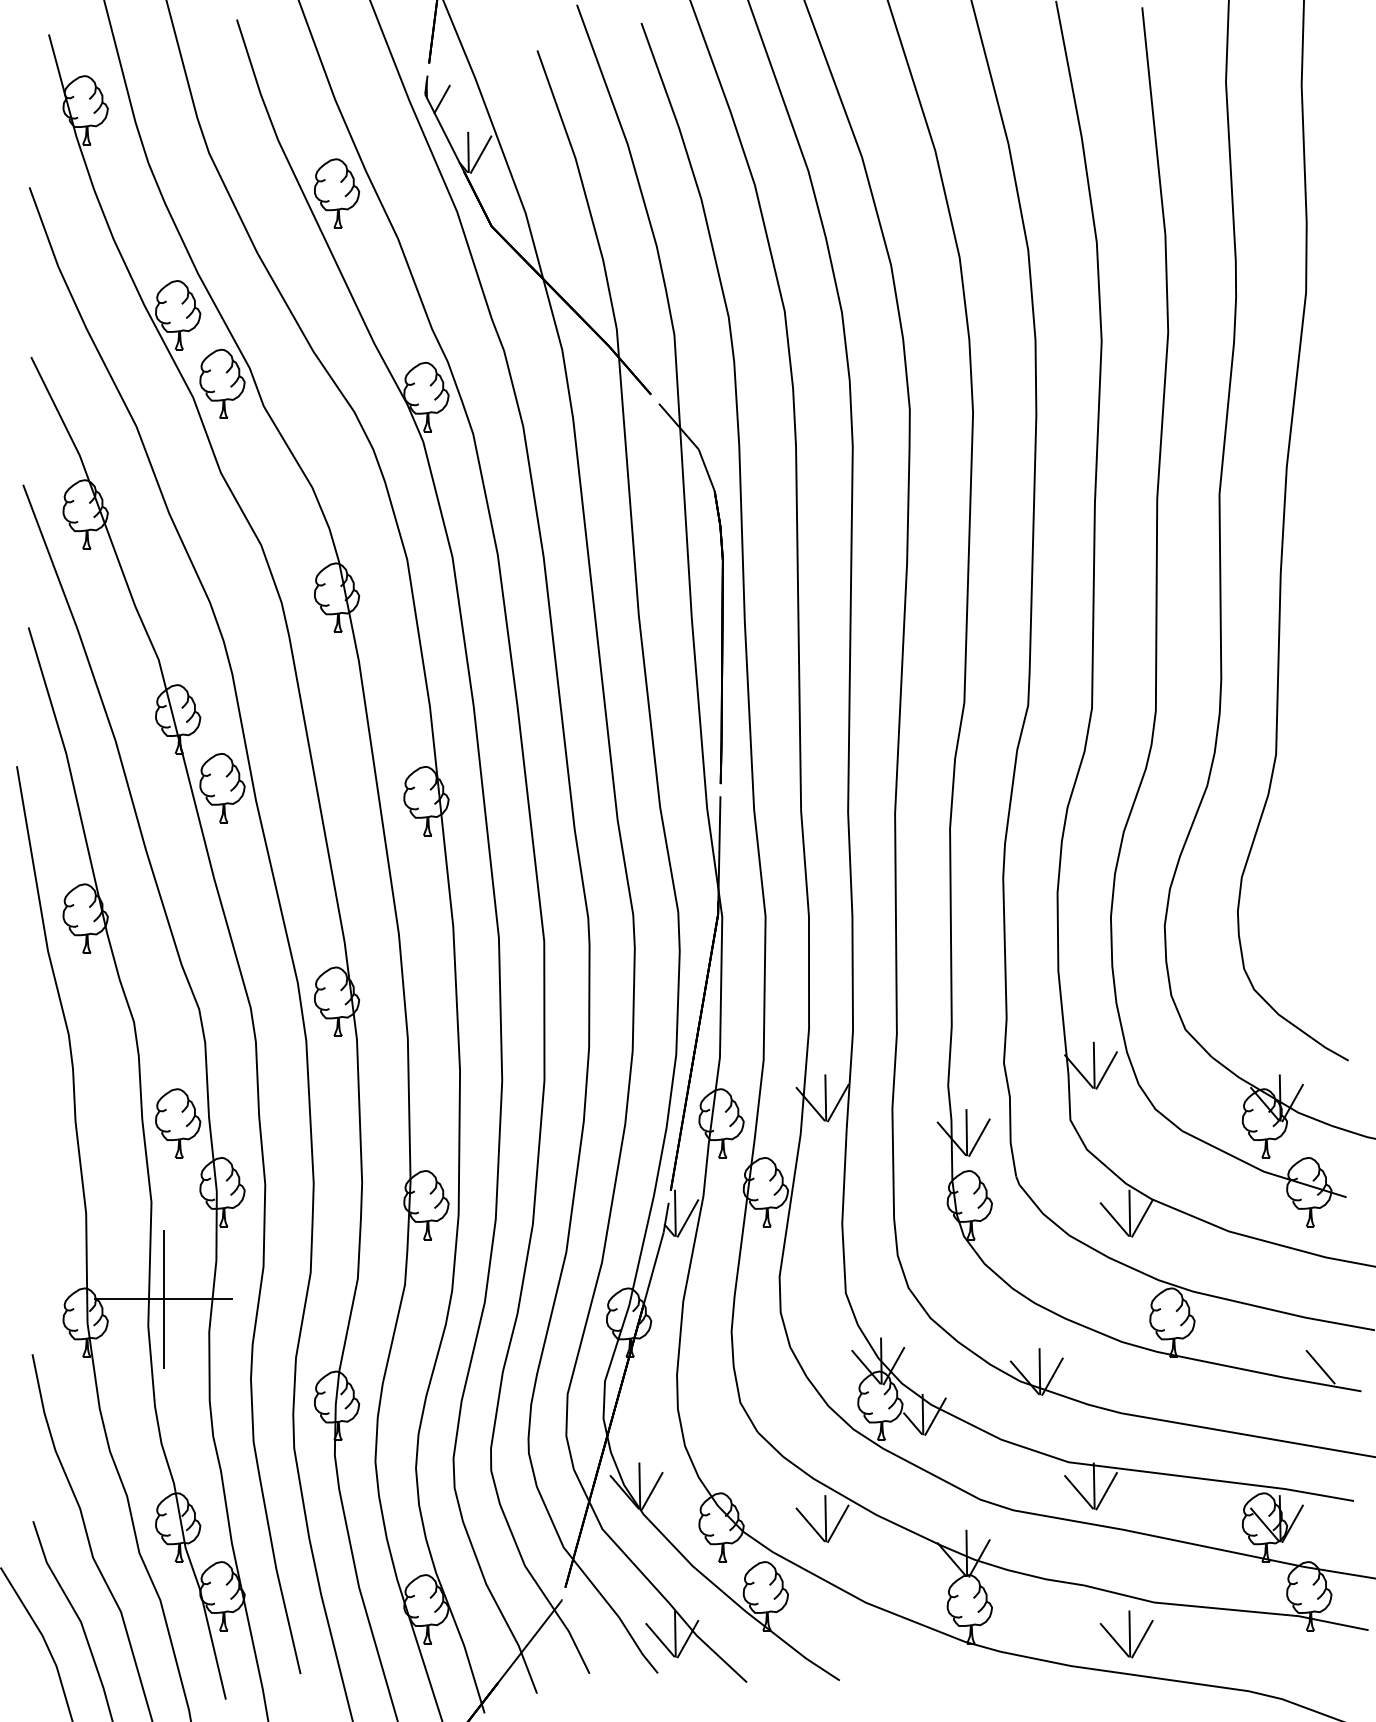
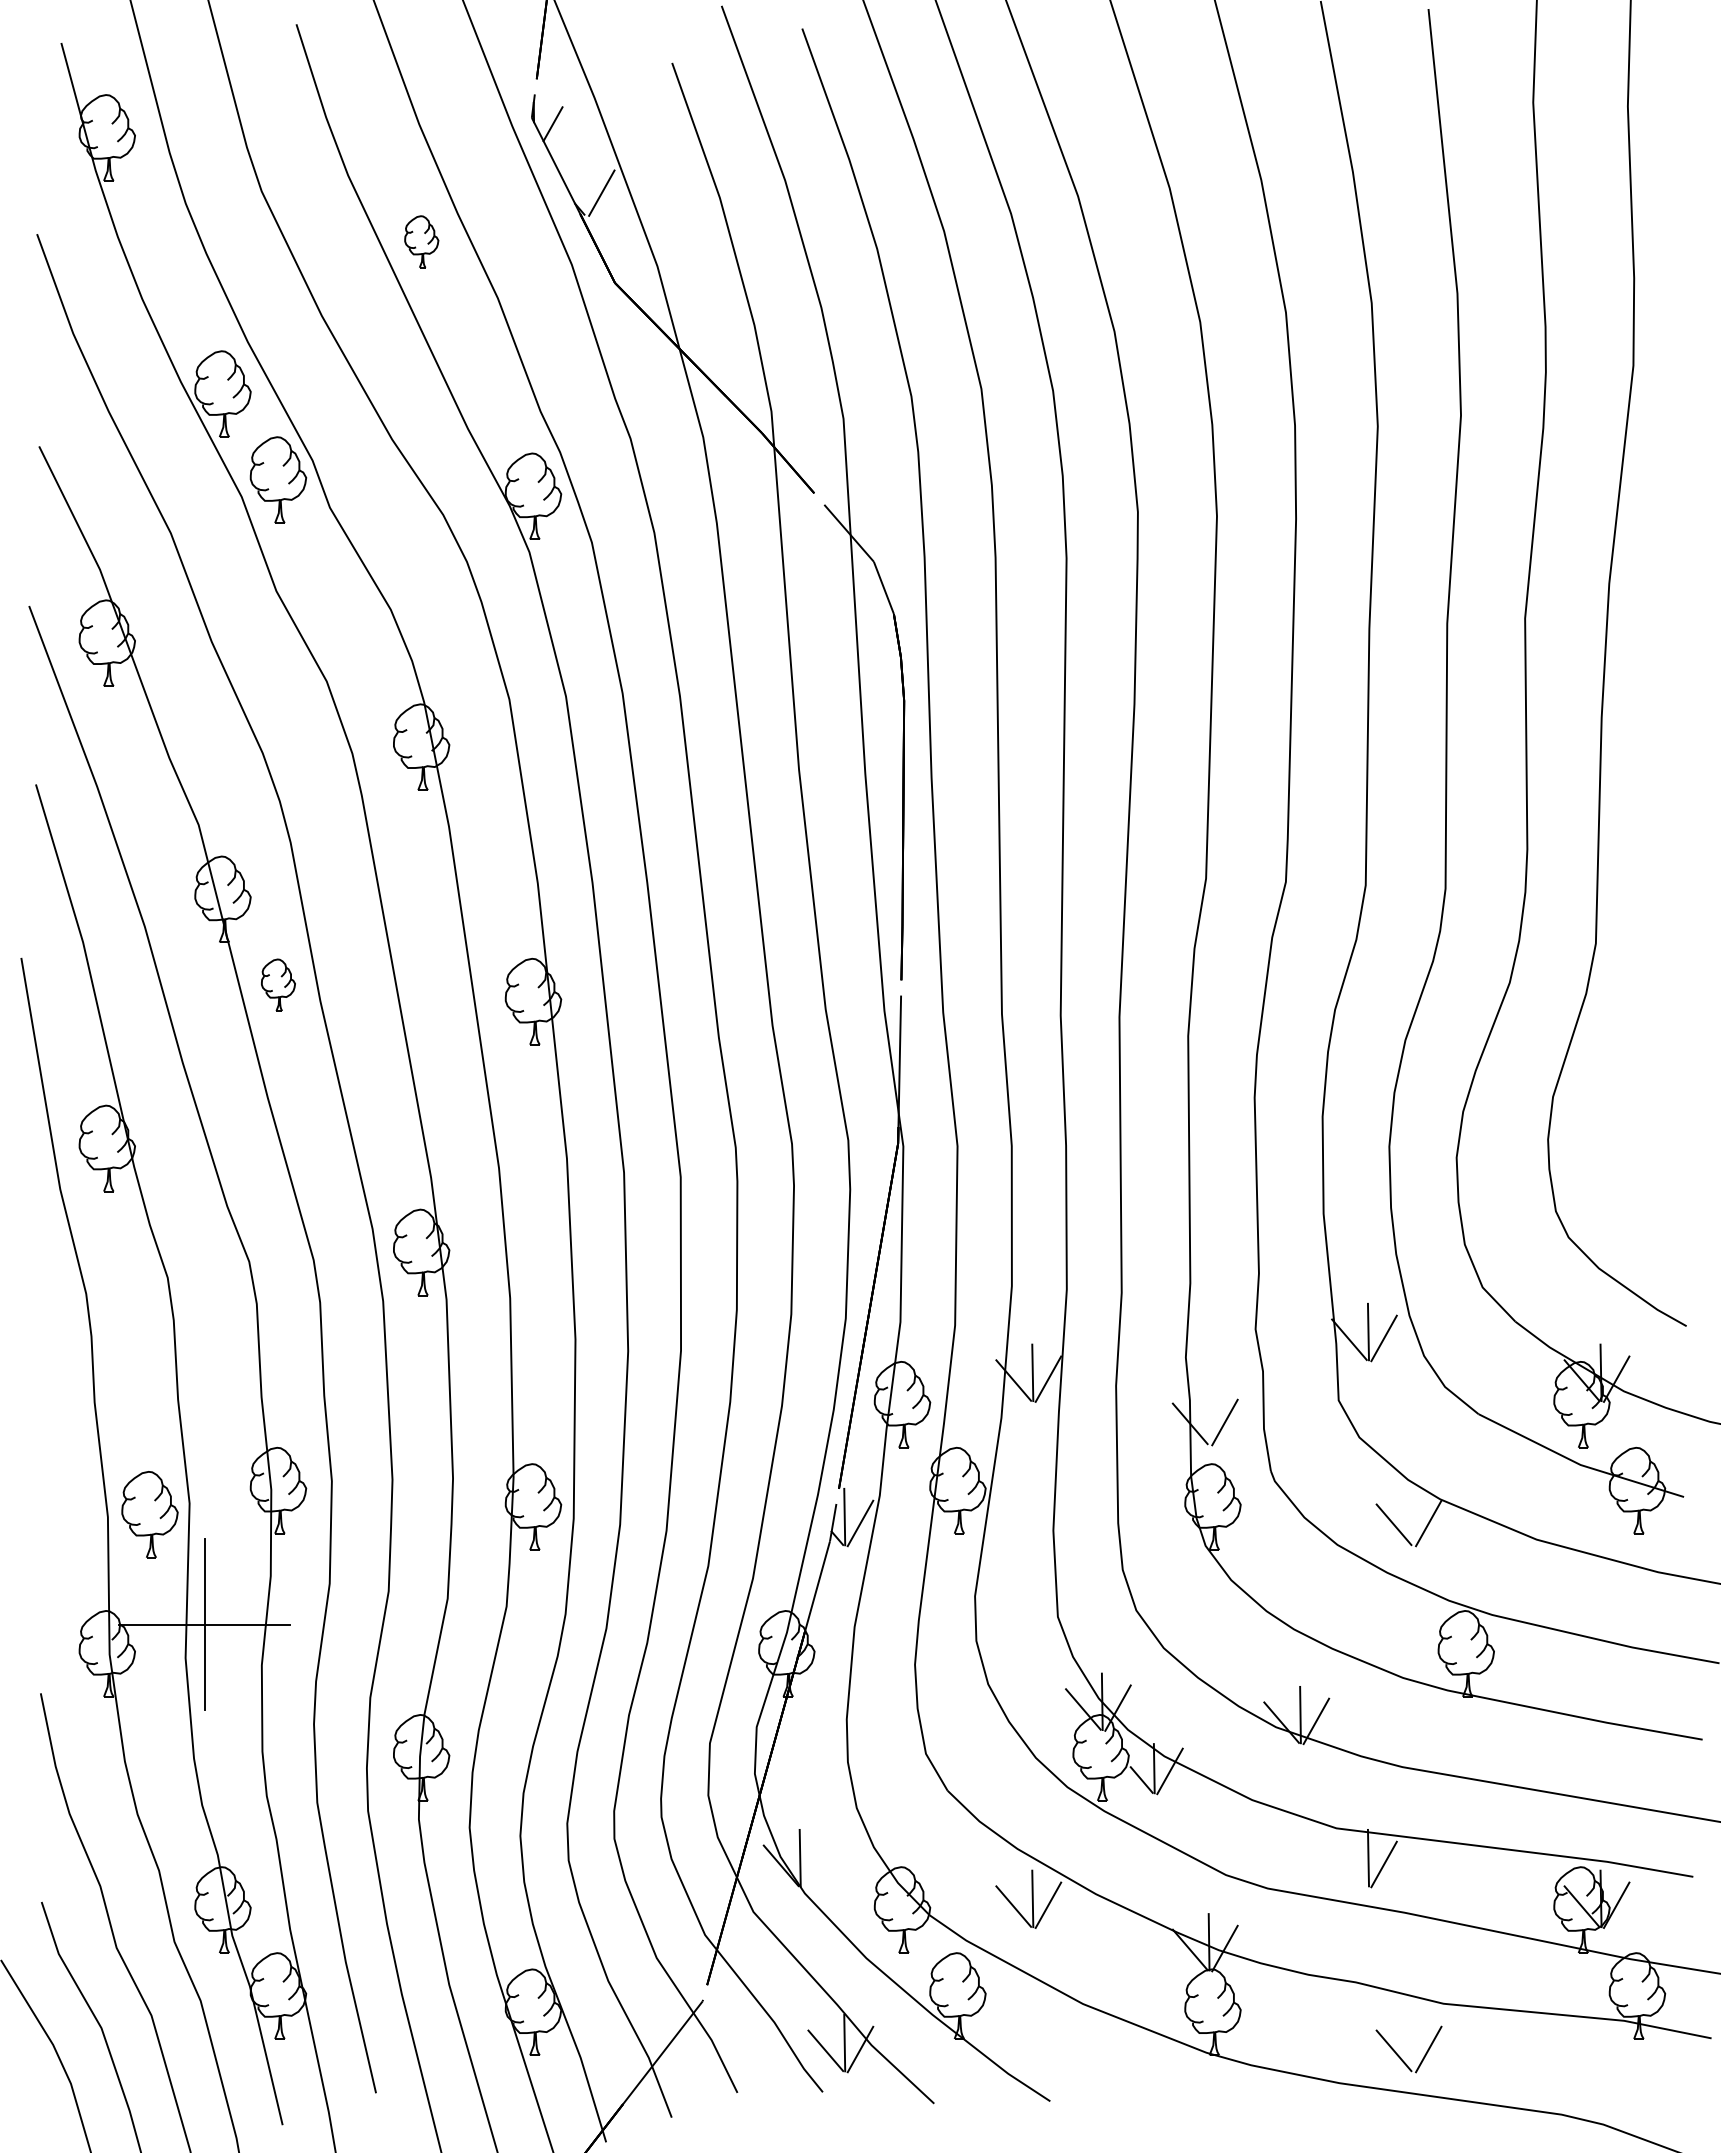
line: (468, 152) -> (585, 190), removed
part: (336, 193) -> (421, 241), size x0.6
part: (222, 787) -> (278, 984), size x0.6
part: (177, 1123) -> (149, 1514), moved
line: (966, 1132) -> (1208, 1416), removed
line: (1129, 1212) -> (1412, 1516), removed
line: (1320, 1367) -> (1651, 1709), removed
line: (652, 1491) -> (815, 1864), removed
line: (1079, 1491) -> (1349, 1865), removed
line: (1129, 1633) -> (1412, 2042), removed

